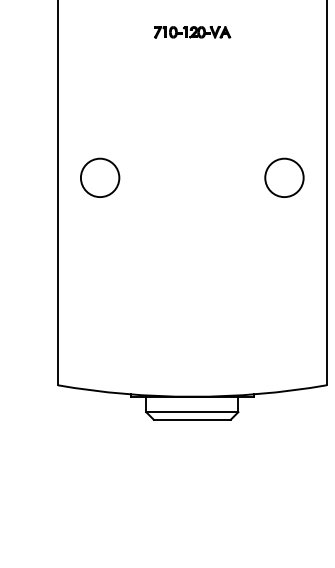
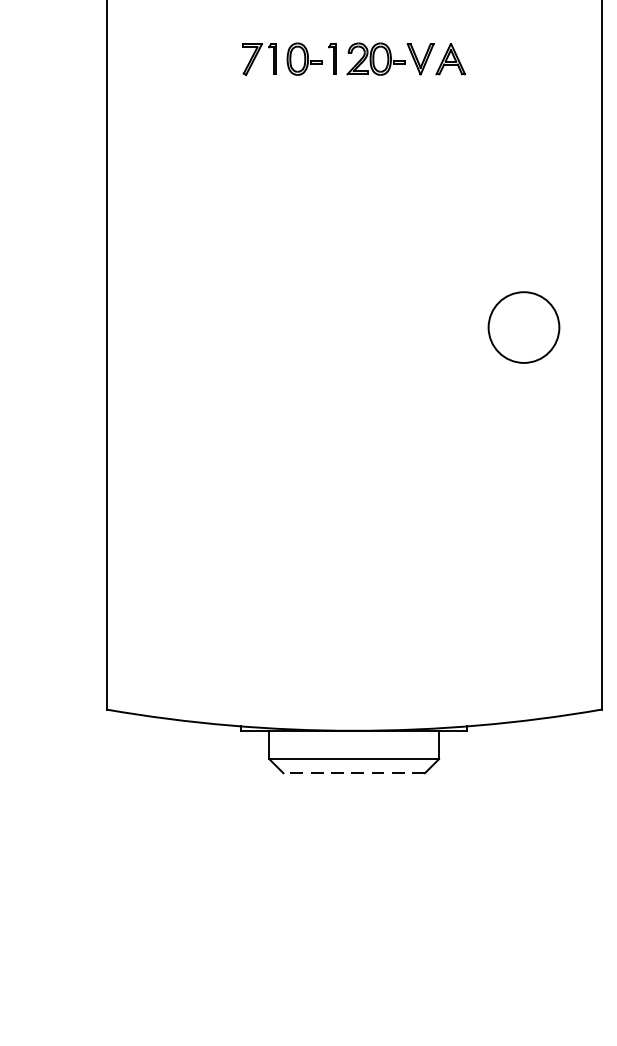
part: (192, 32) -> (354, 59), size x1.6
circle: (100, 177) -> (185, 326), removed
line: (191, 419) -> (352, 772), solid -> dashed

